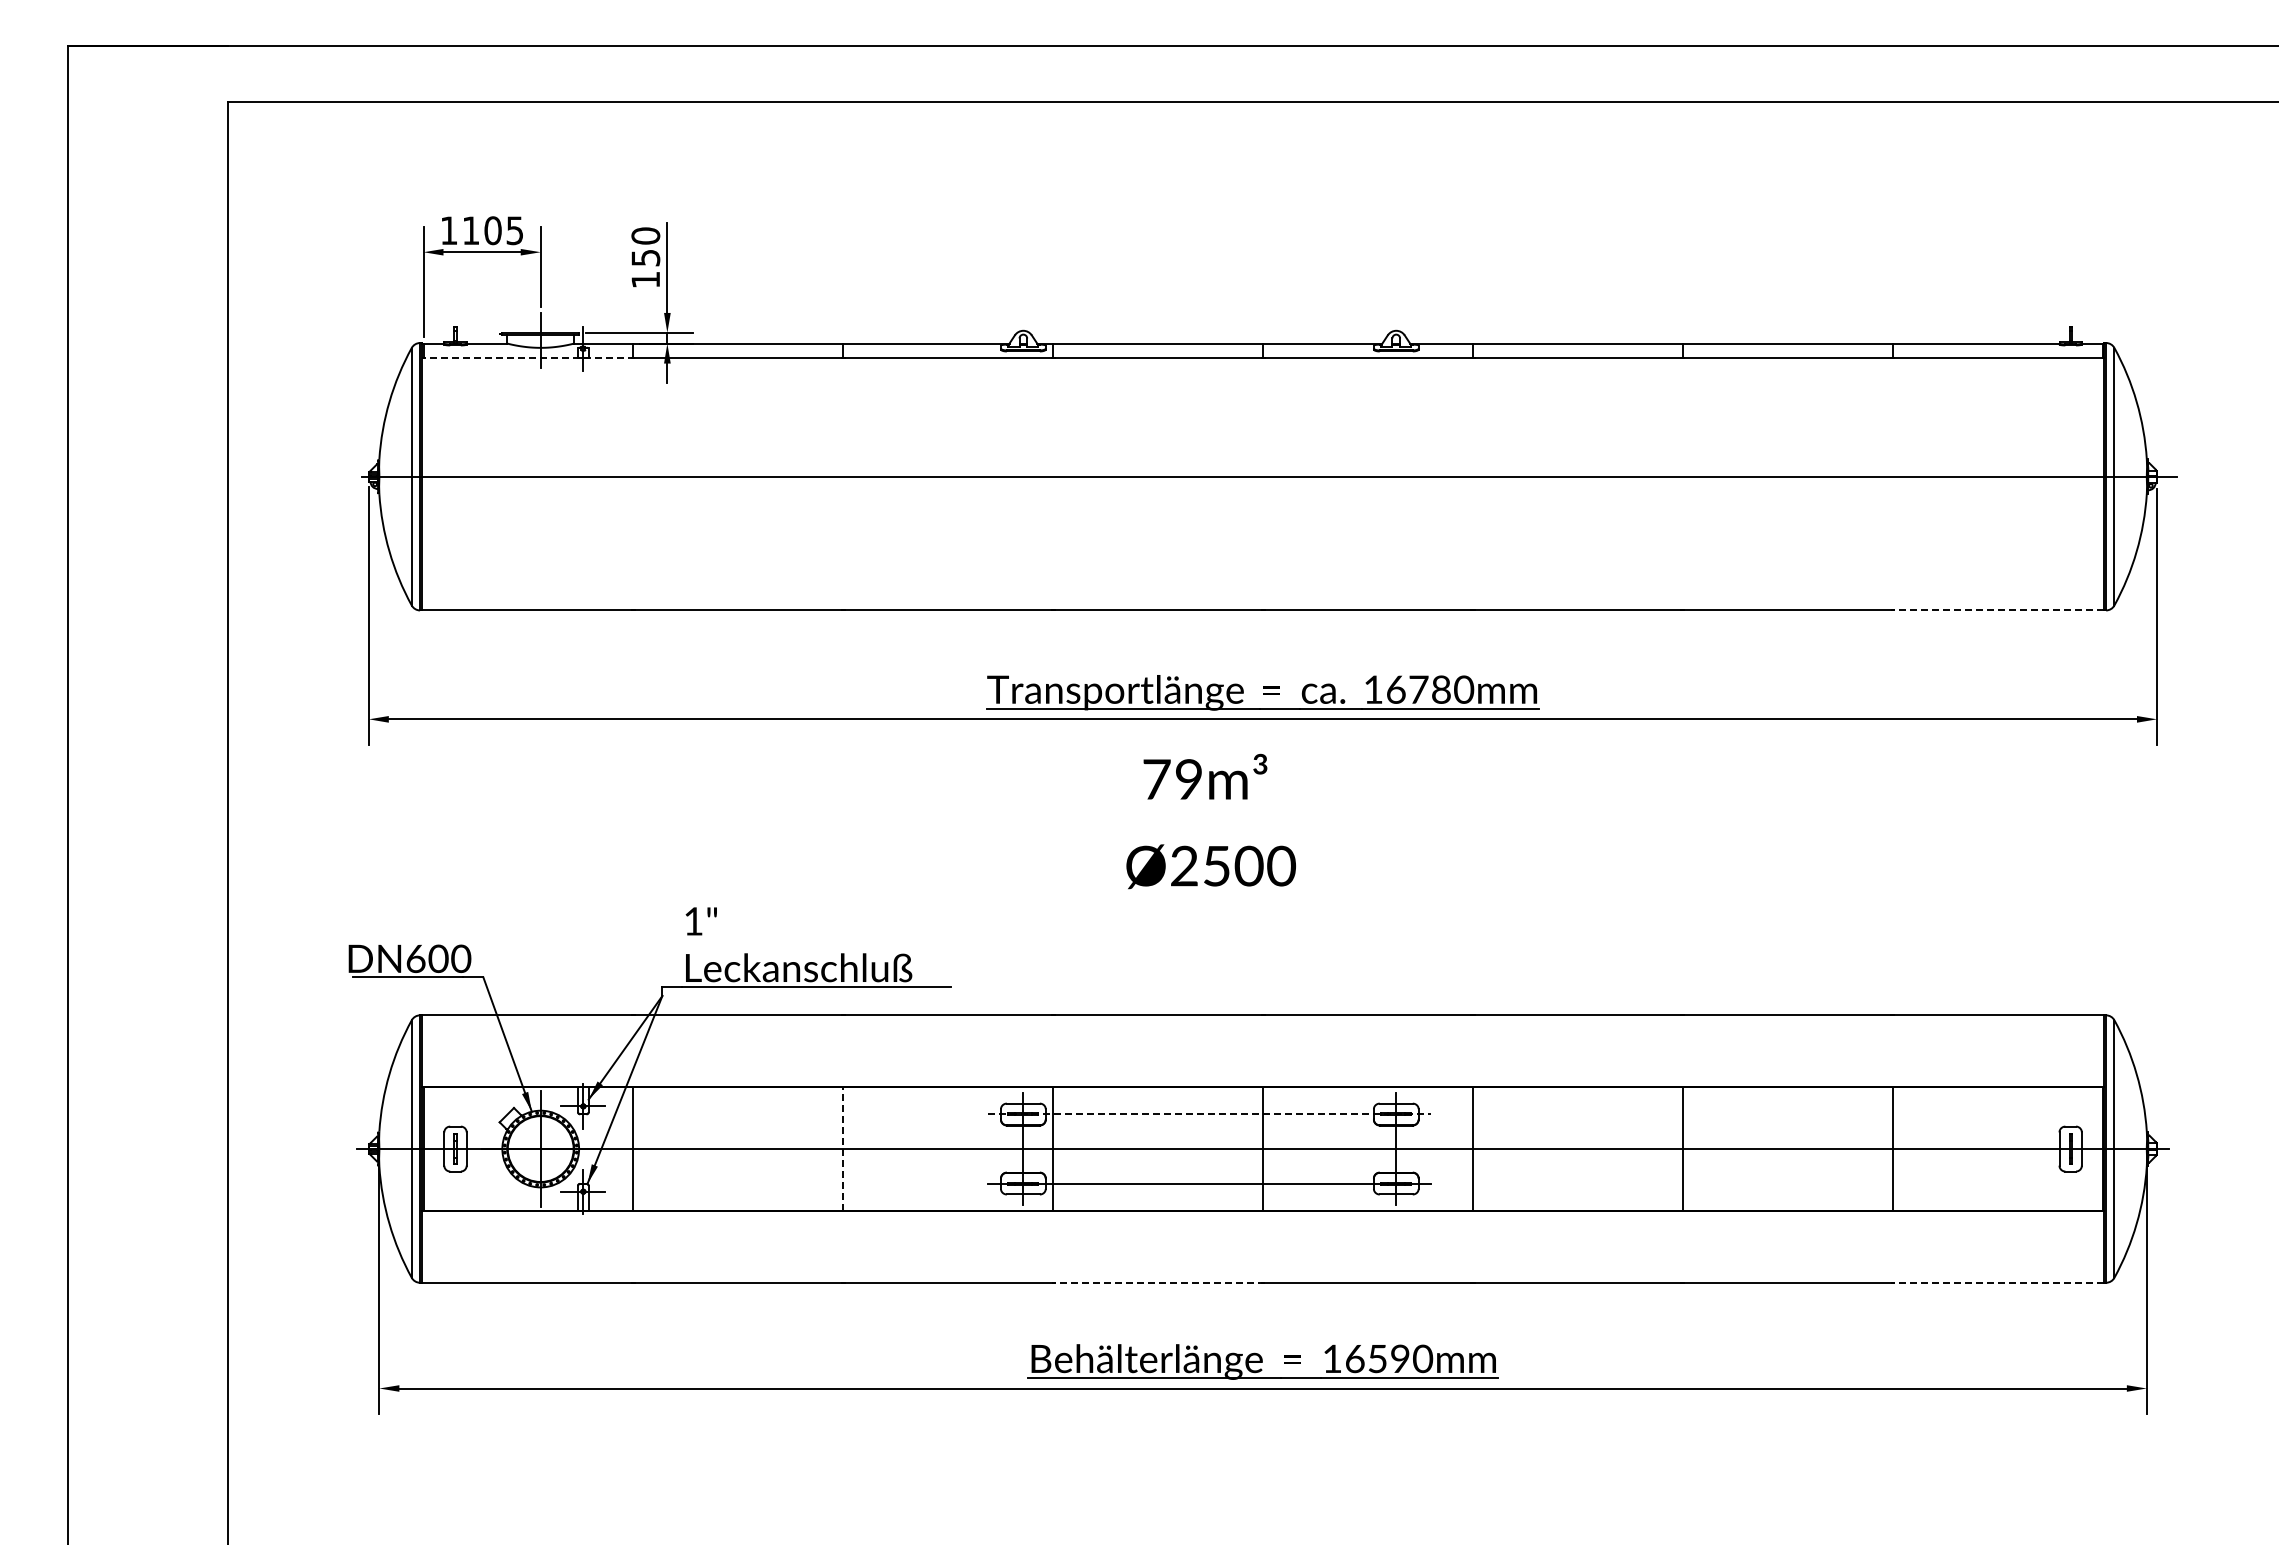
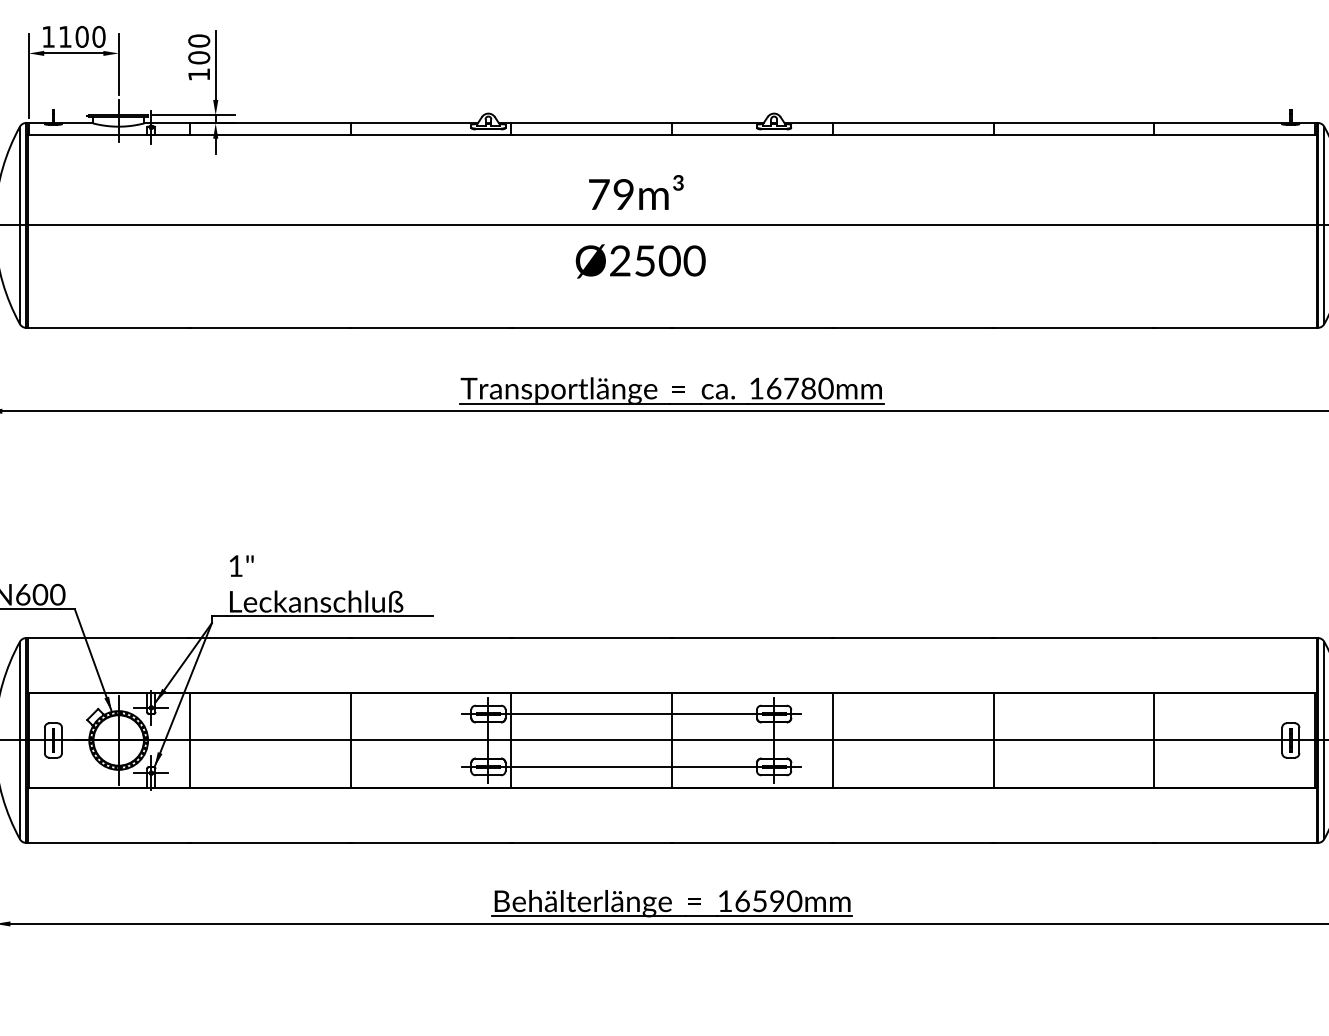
text: (514, 230) -> (98, 36), 1105 -> 1100
text: (645, 257) -> (198, 57), 150 -> 100
line: (528, 358) -> (109, 134), dashed -> solid
line: (1997, 610) -> (1234, 327), dashed -> solid
text: (1210, 821) -> (640, 226), moved
line: (1210, 1114) -> (631, 714), dashed -> solid
line: (843, 1149) -> (350, 740), dashed -> solid
line: (1158, 1282) -> (591, 842), dashed -> solid
line: (1997, 1282) -> (1234, 842), dashed -> solid

